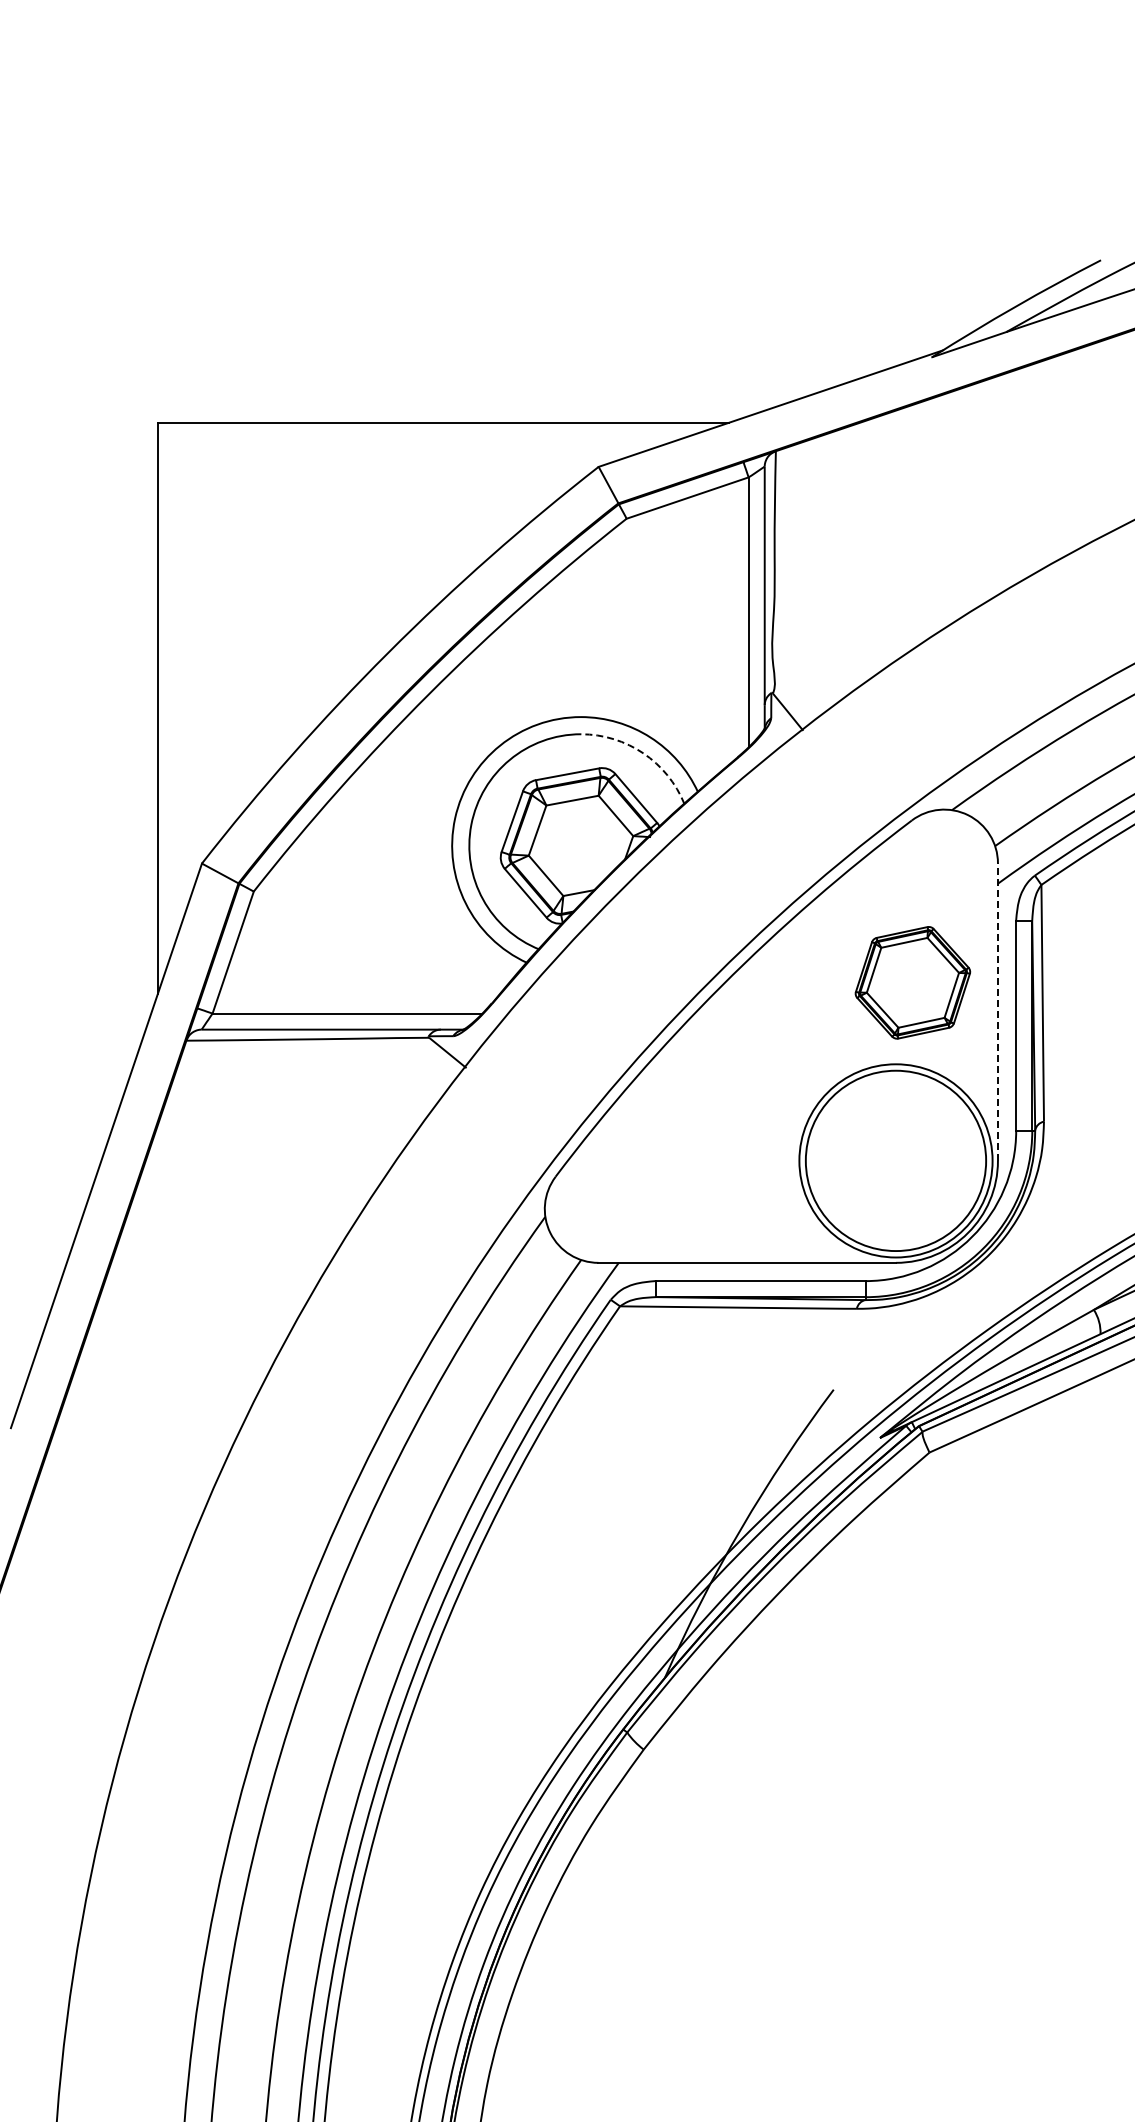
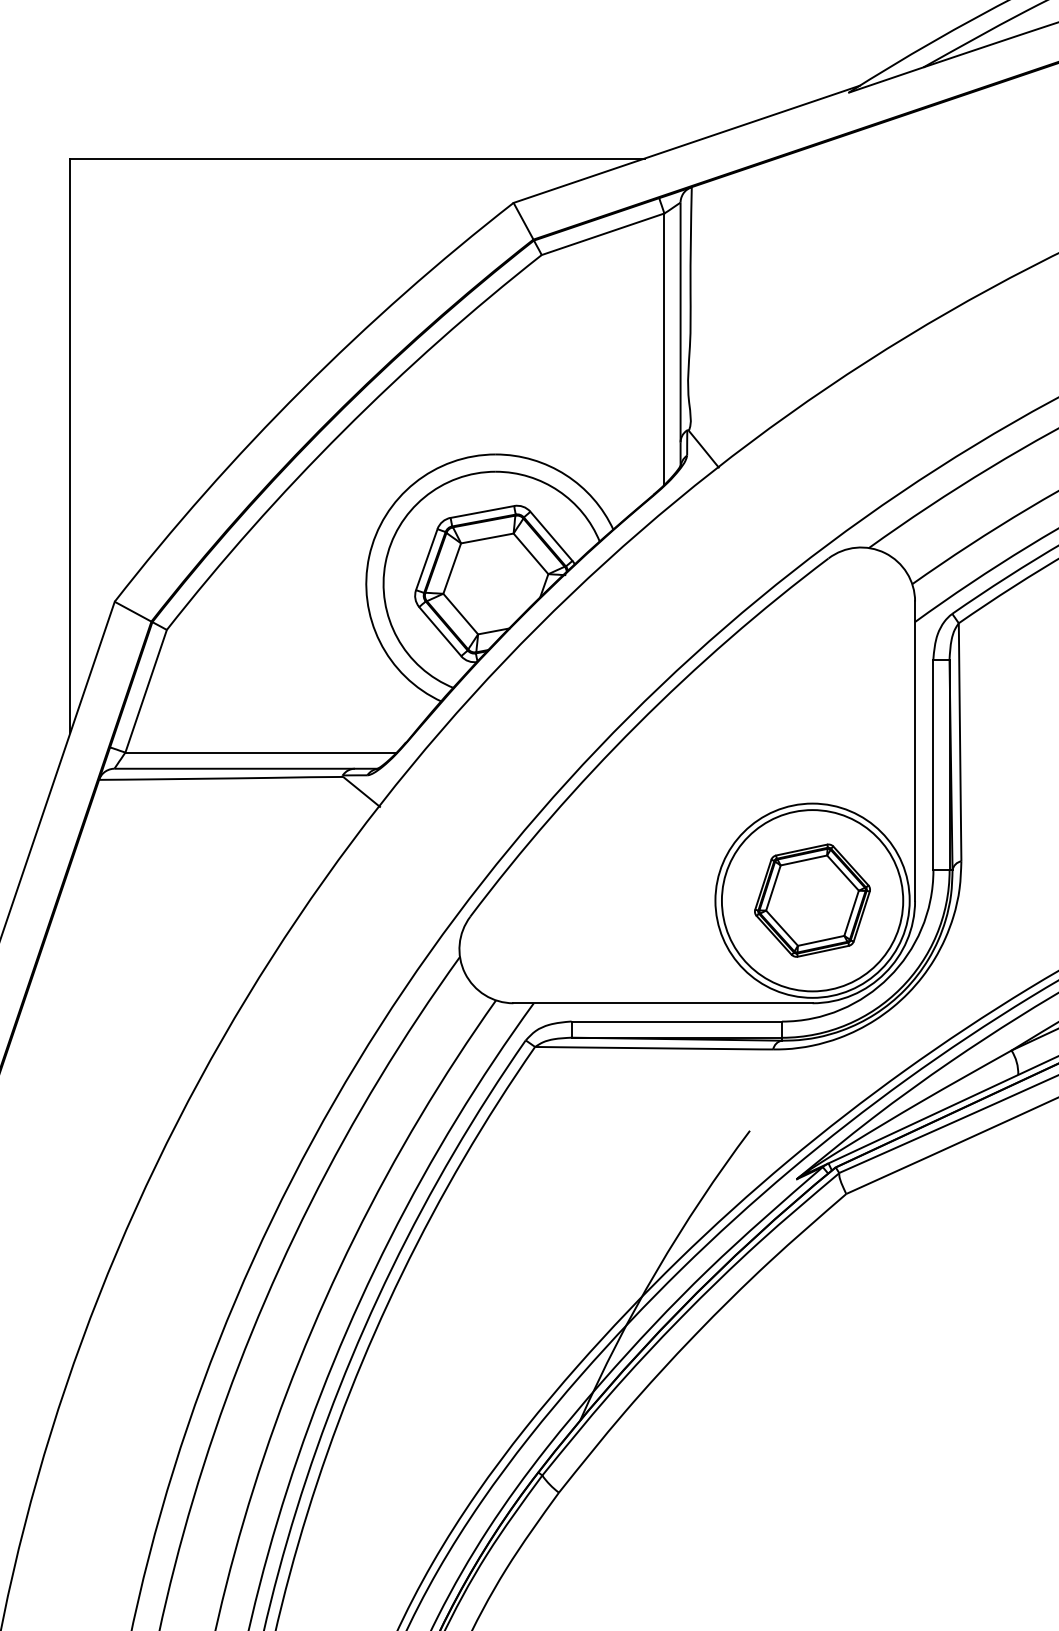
arc: (643, 753) -> (558, 491), dashed -> solid
part: (912, 982) -> (812, 900), moved
line: (997, 1012) -> (914, 751), dashed -> solid

